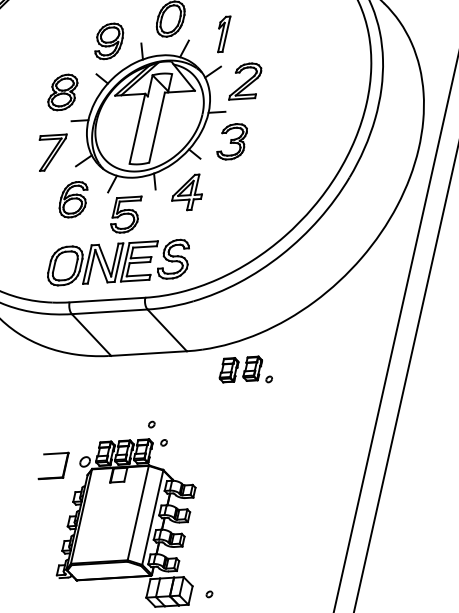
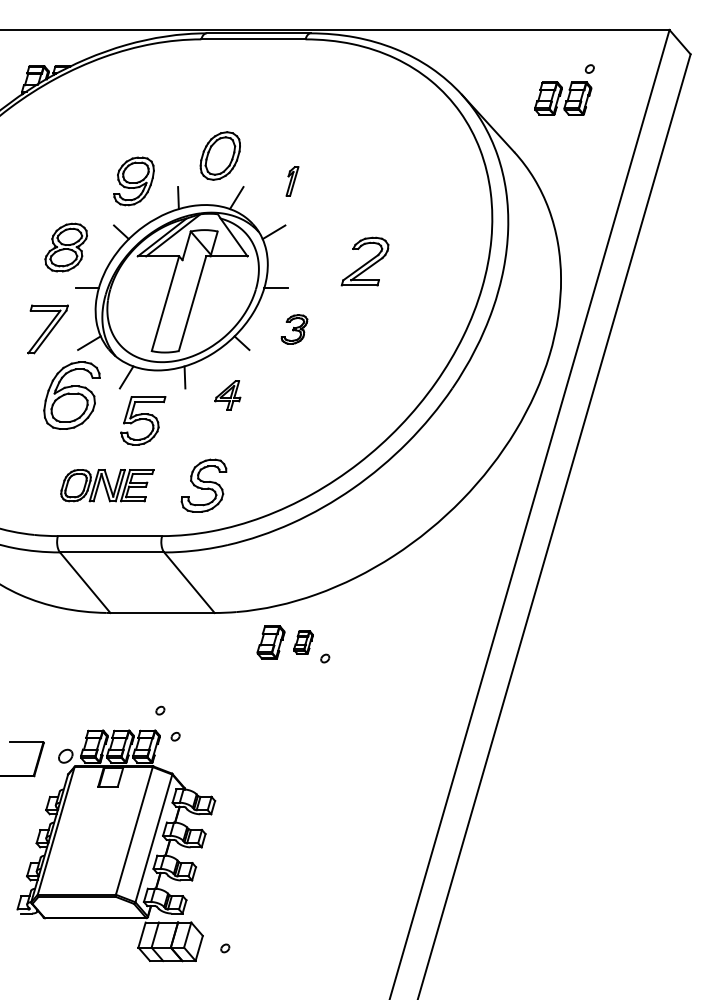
part: (224, 34) -> (292, 181), size x0.6
part: (244, 81) -> (364, 261), moved
part: (232, 141) -> (294, 329), size x0.6
part: (186, 192) -> (227, 395), size x0.6
part: (73, 199) -> (71, 395), size x1.4
part: (103, 263) -> (107, 485), size x0.6
part: (252, 368) -> (303, 642), size x0.7

